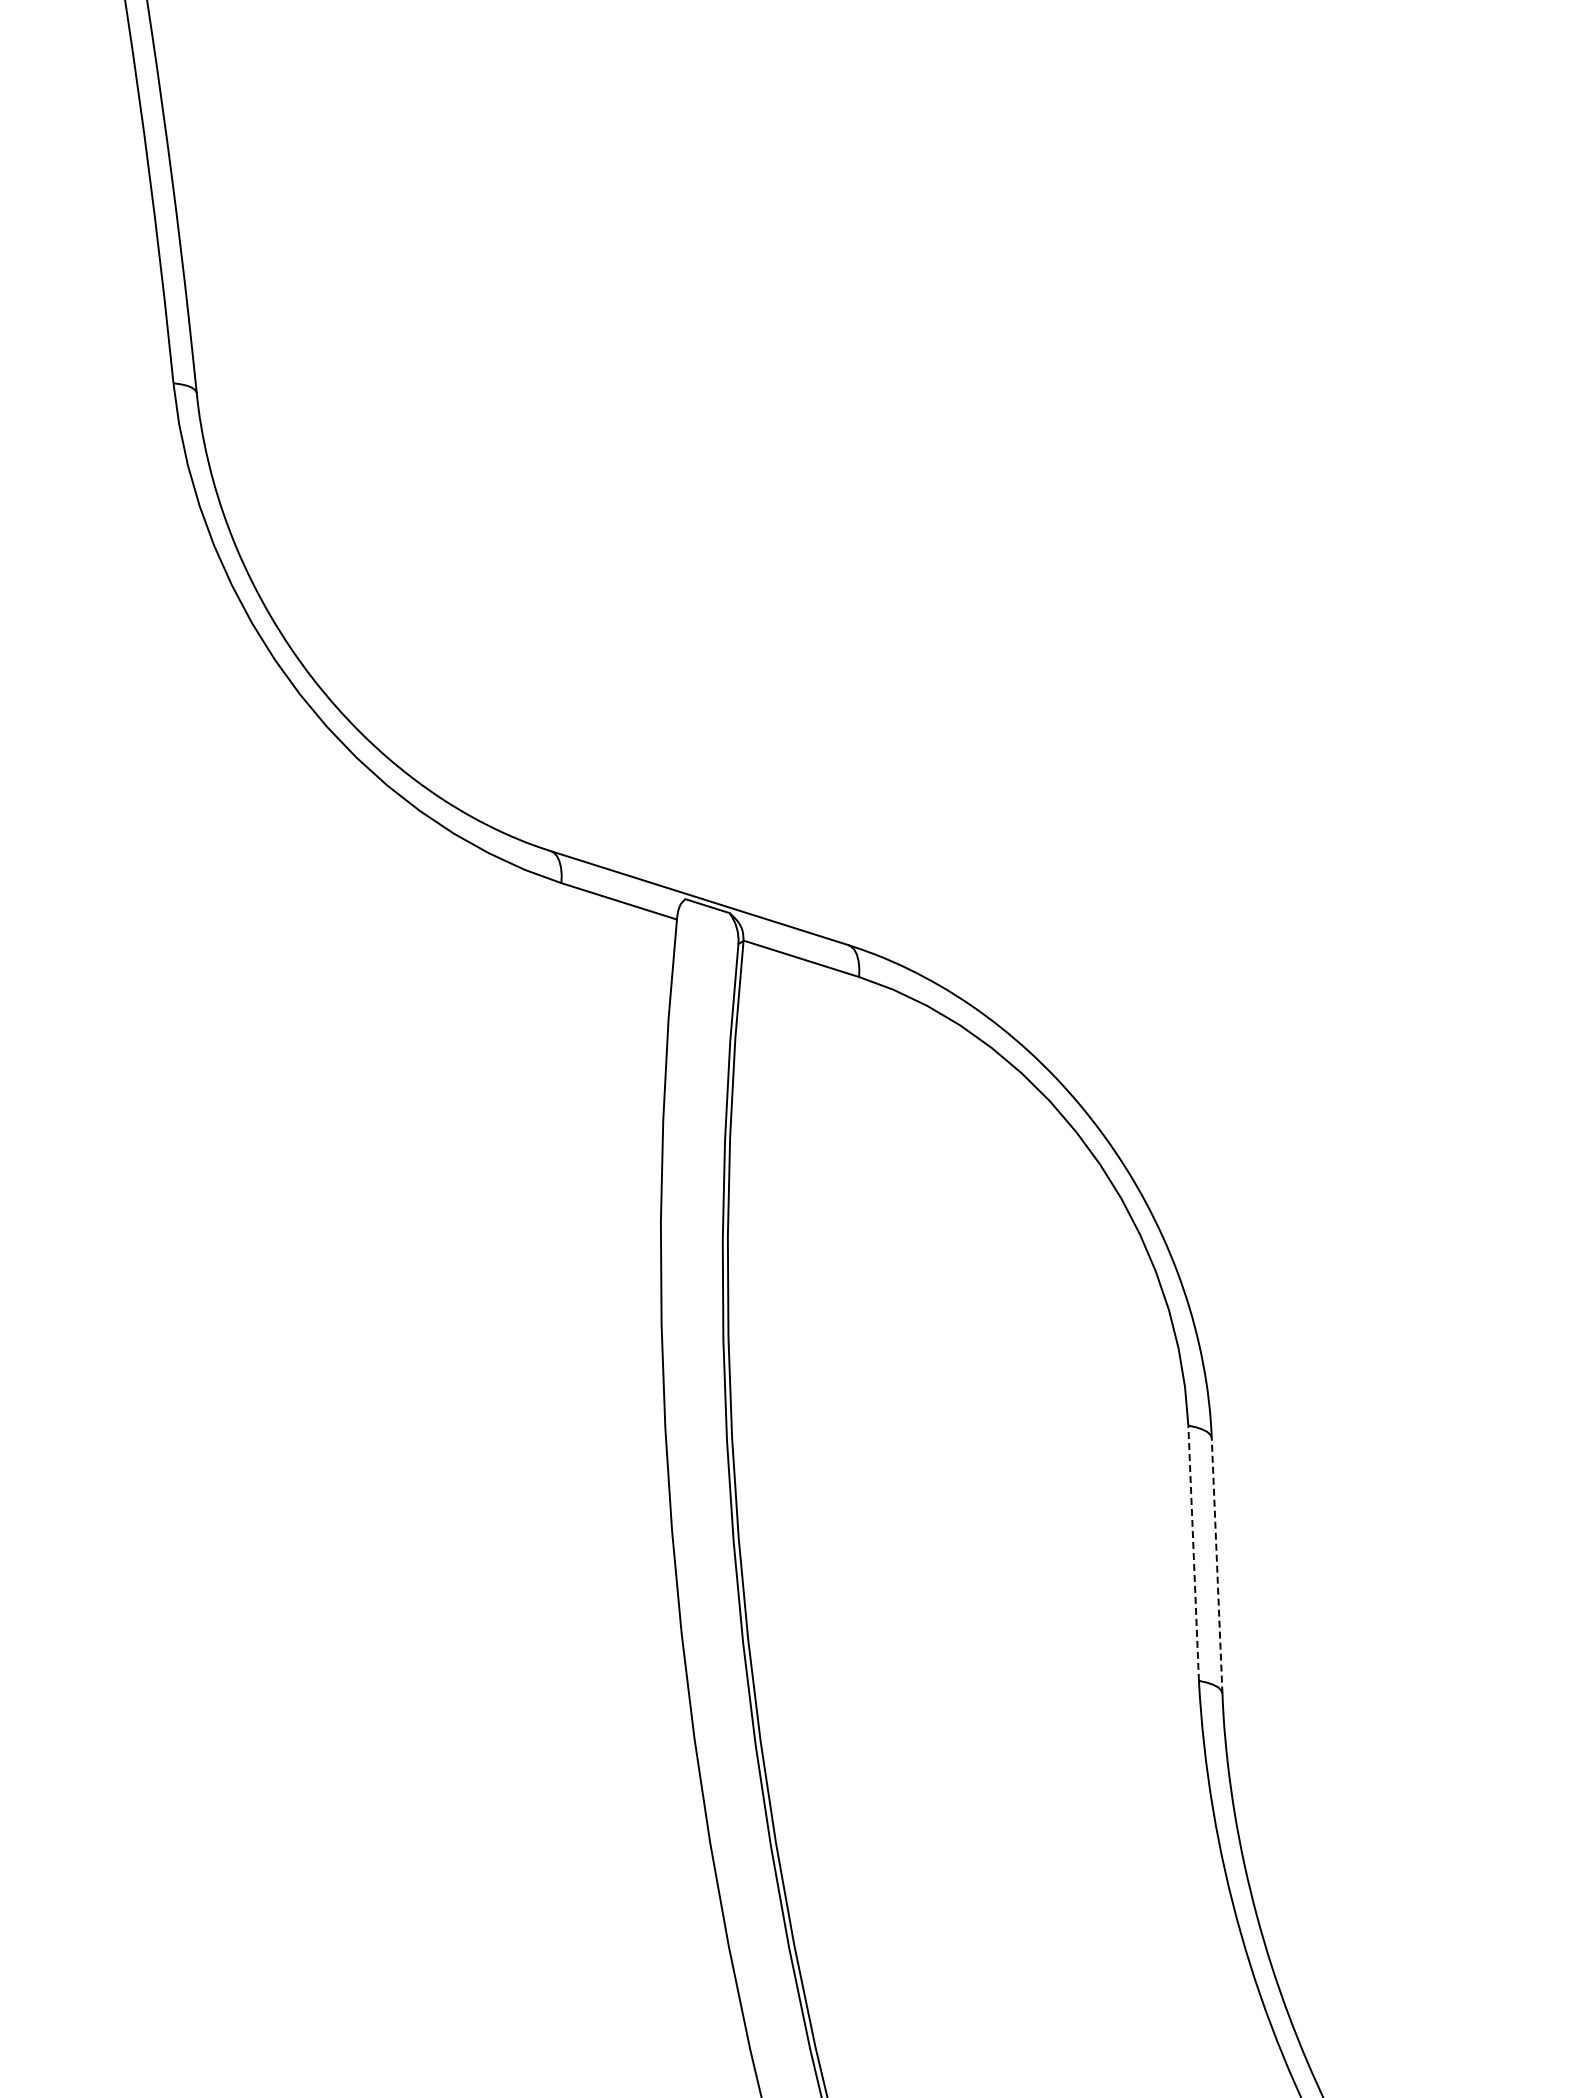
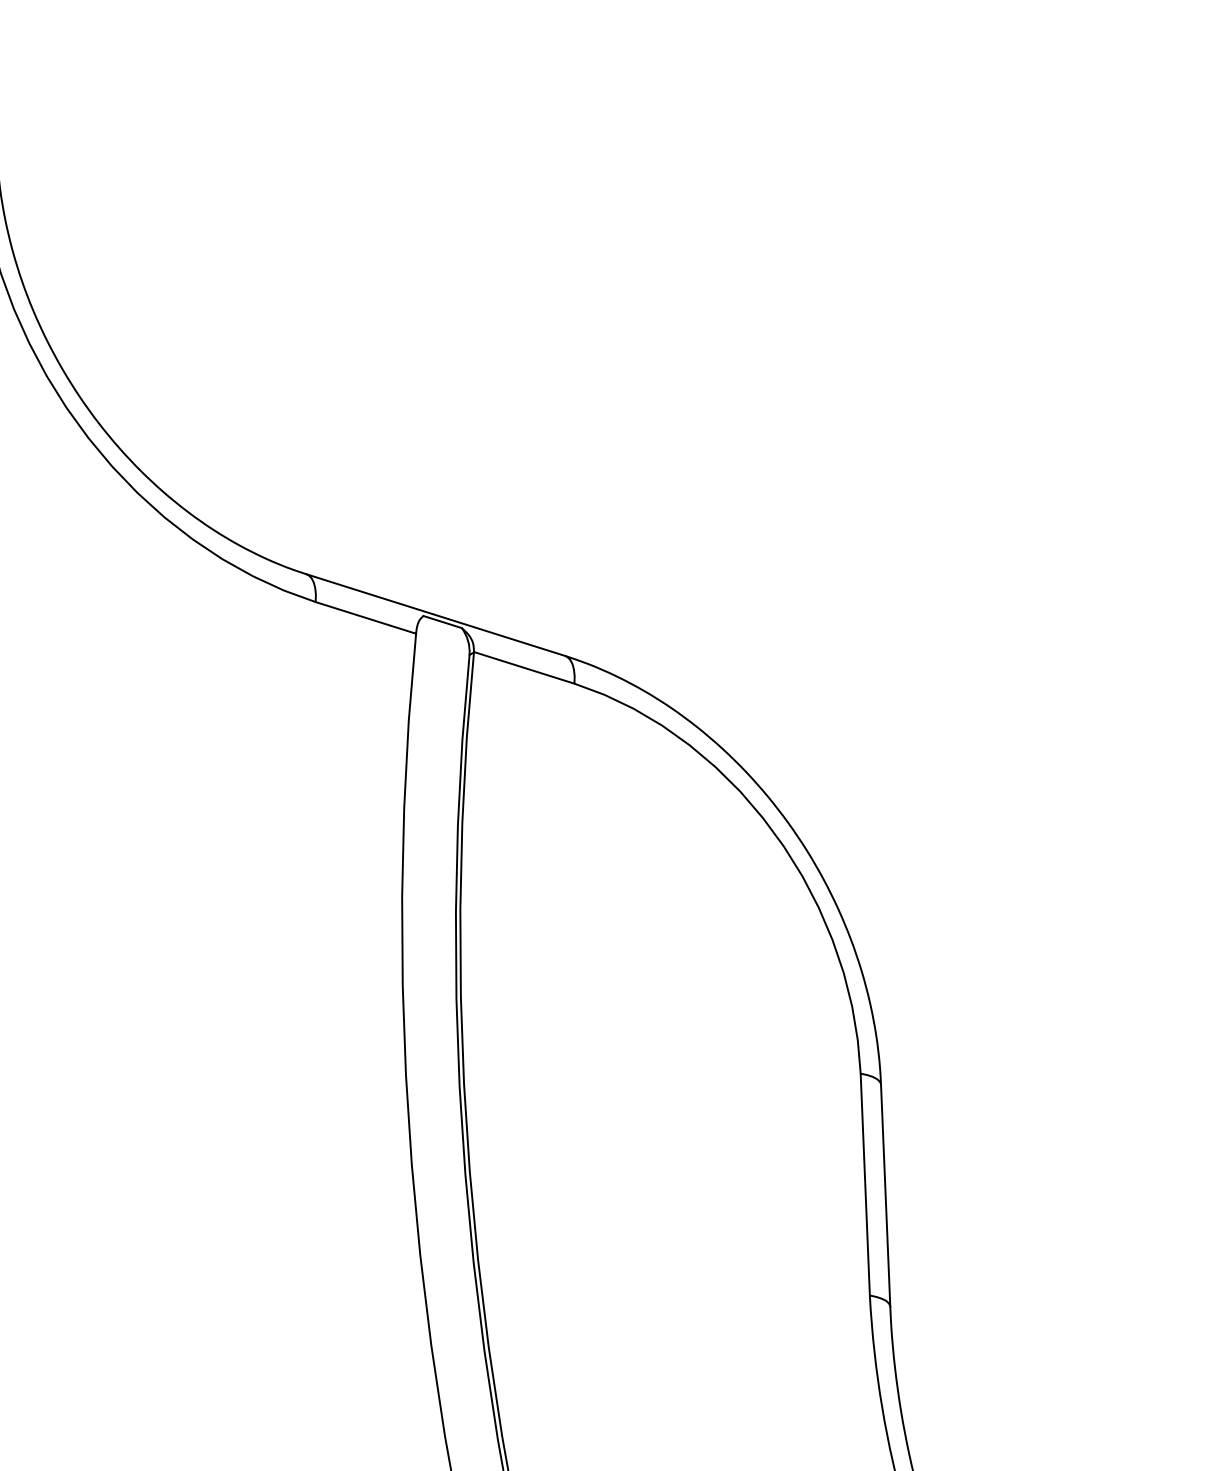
line: (1193, 1553) -> (865, 1184), dashed -> solid
line: (1217, 1565) -> (886, 1195), dashed -> solid

